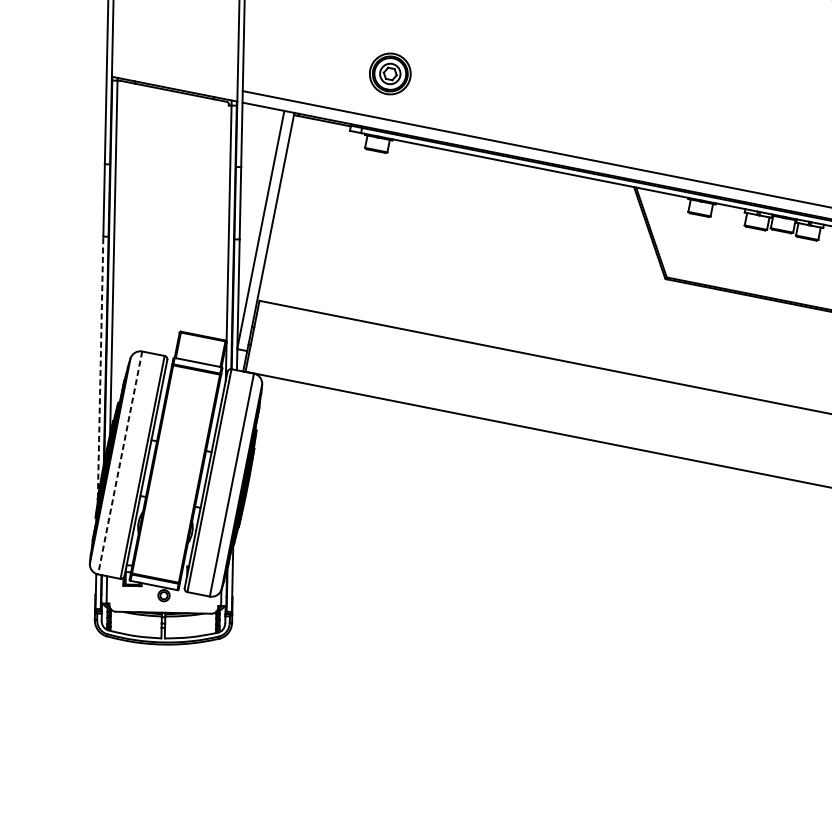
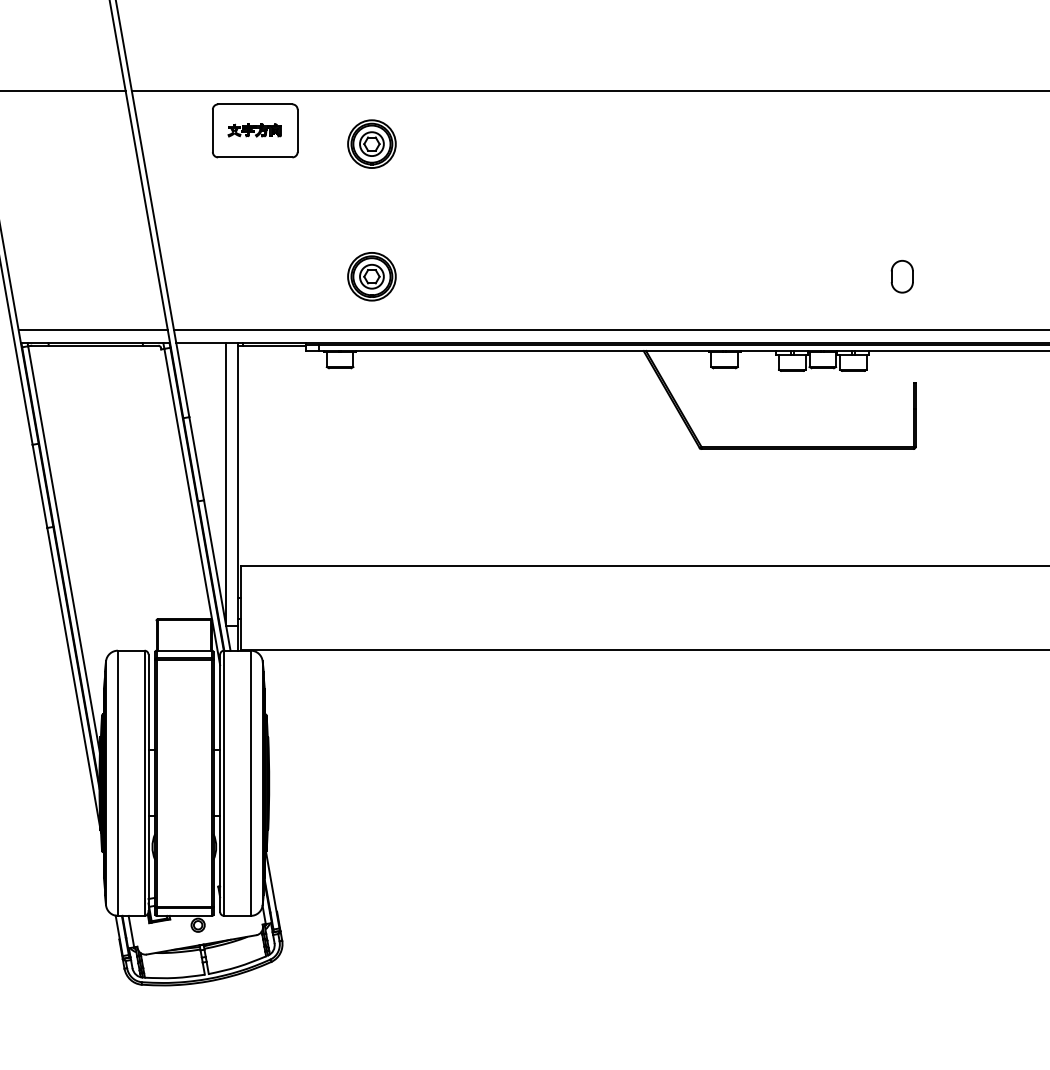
part: (389, 73) -> (371, 276), moved
line: (174, 77) -> (92, 329), added
line: (100, 367) -> (73, 678), dashed -> solid
line: (119, 463) -> (117, 783), dashed -> solid

